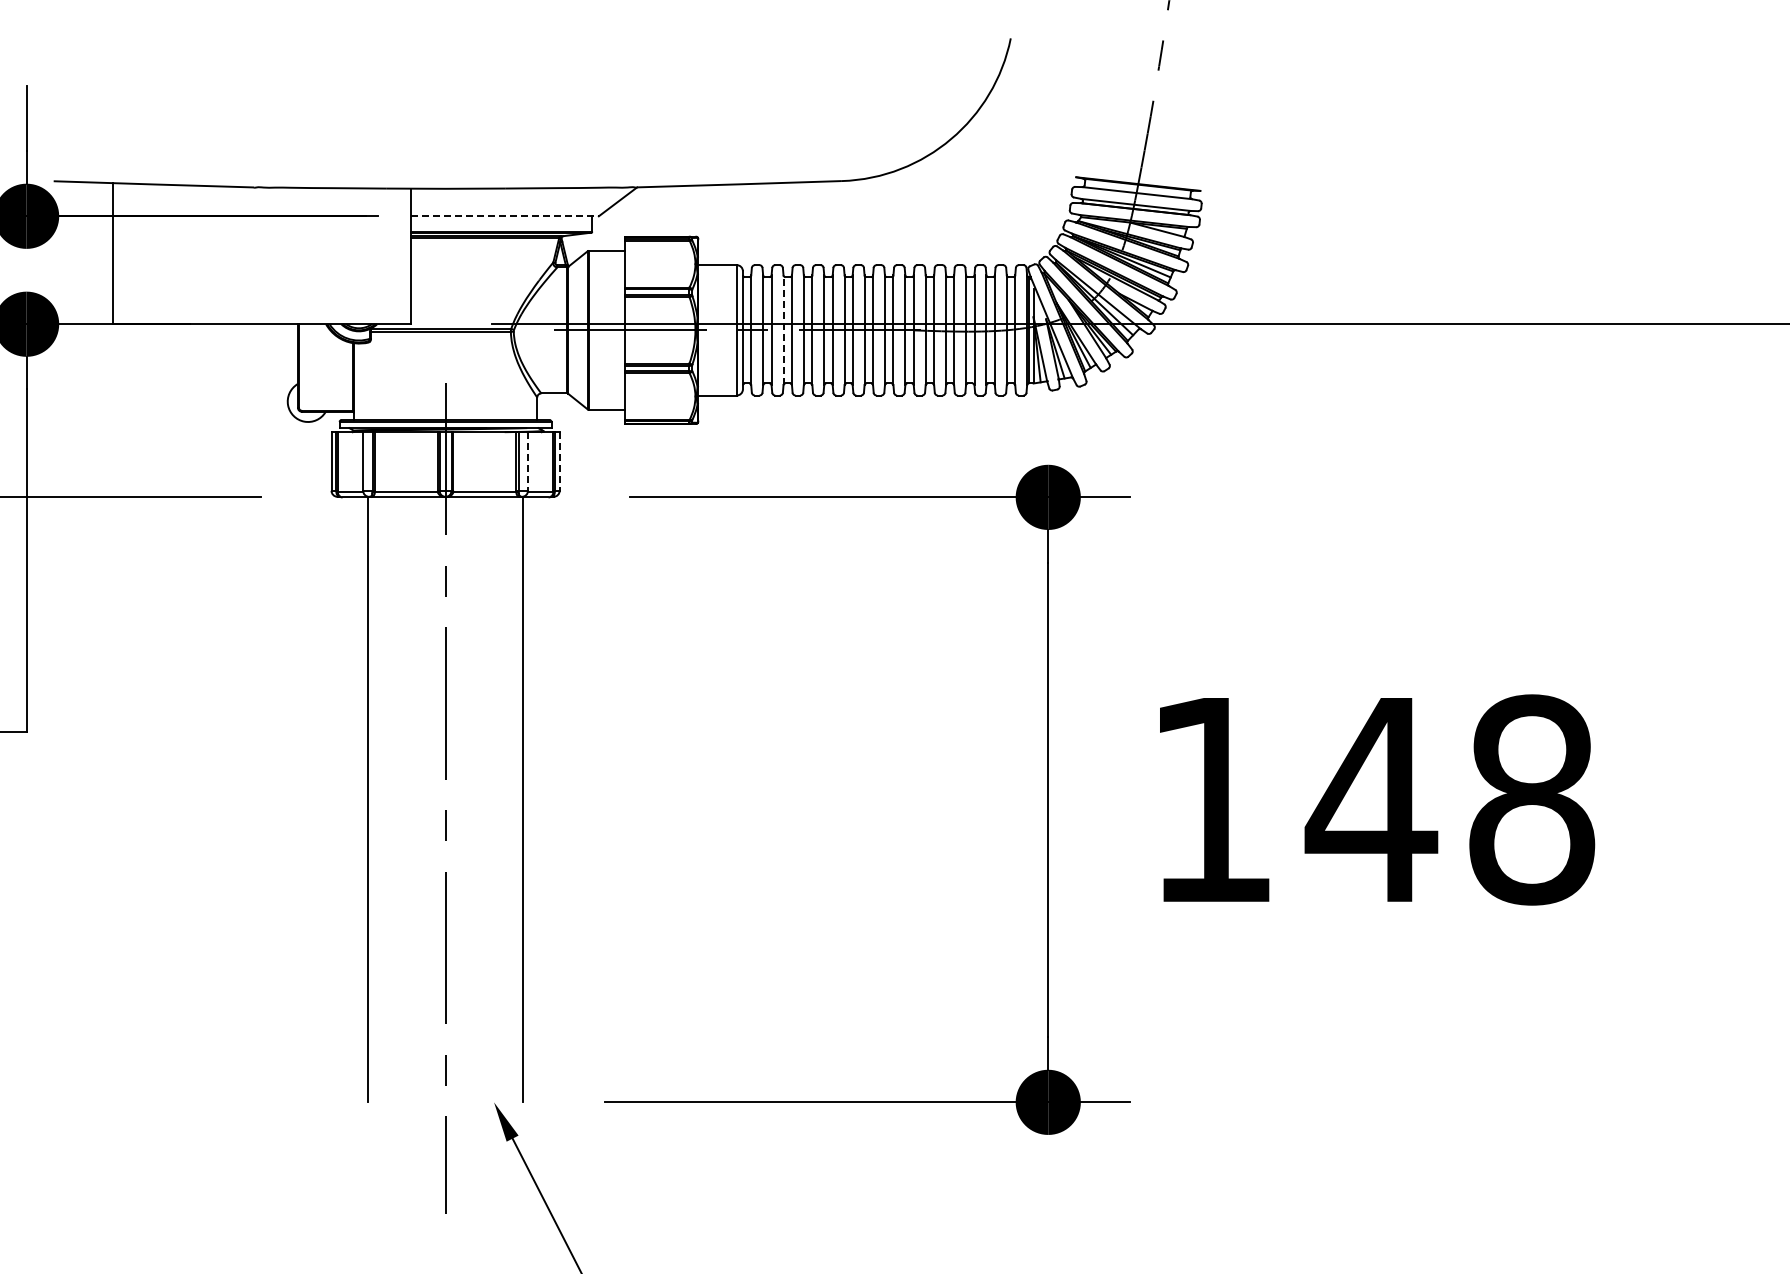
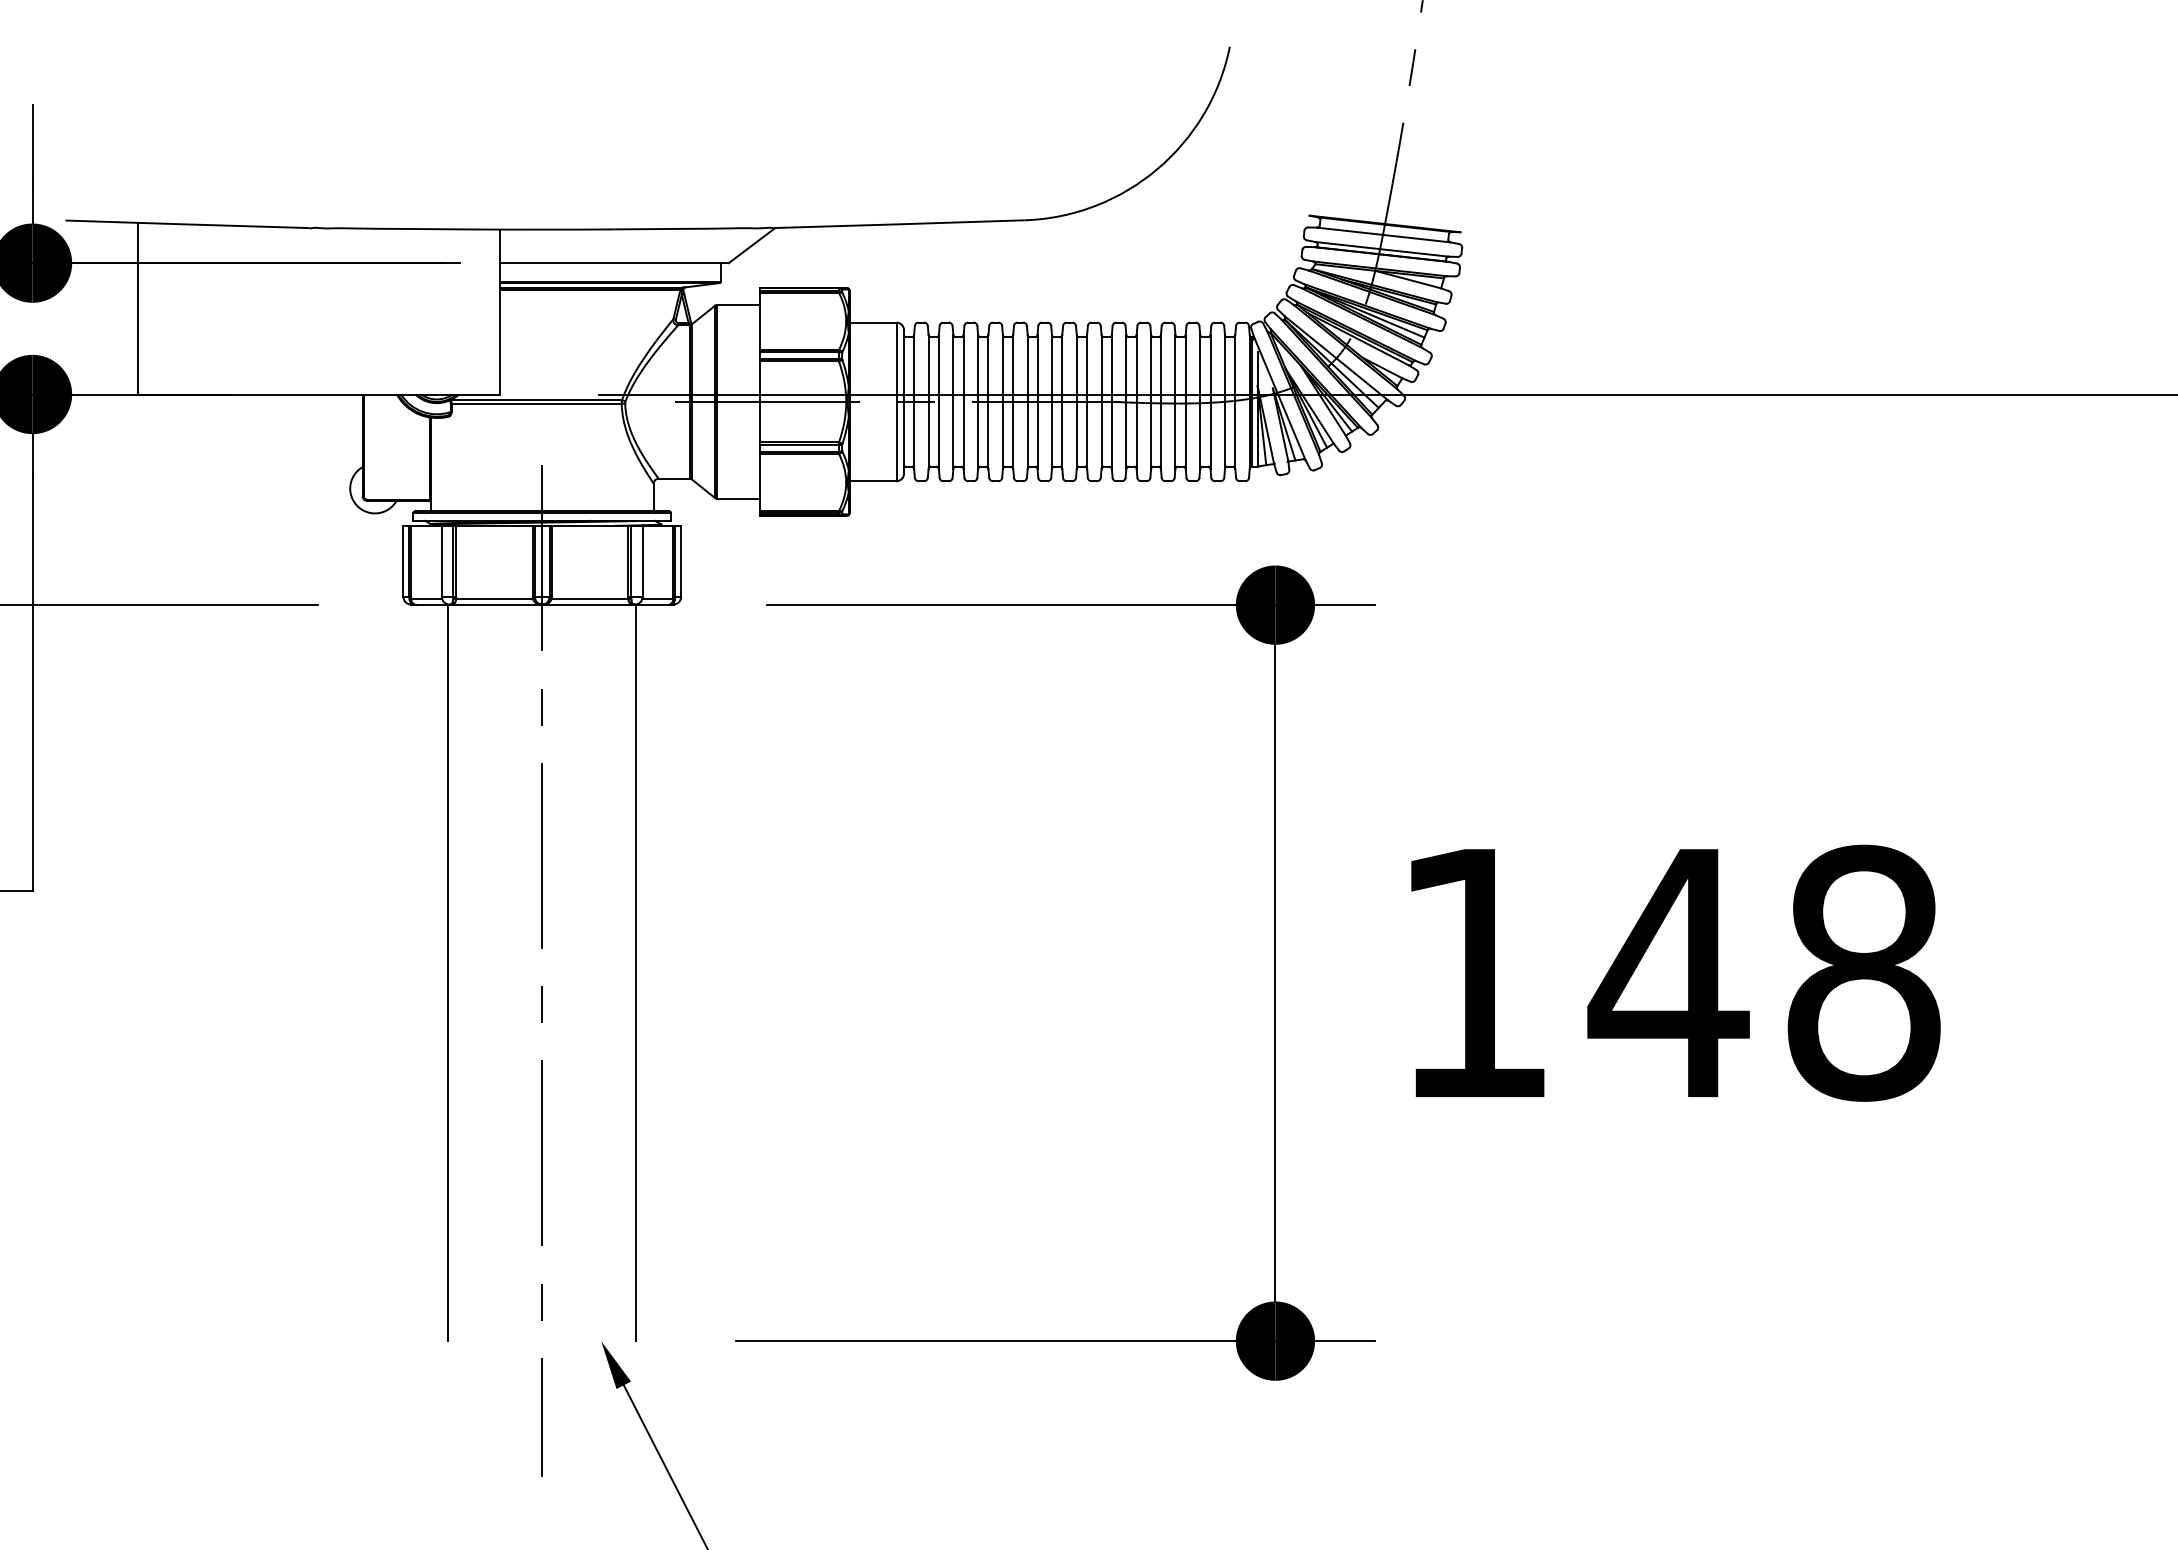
line: (504, 216) -> (613, 263), dashed -> solid
line: (783, 329) -> (953, 400), dashed -> solid
line: (528, 461) -> (643, 561), dashed -> solid
line: (559, 461) -> (680, 561), dashed -> solid

